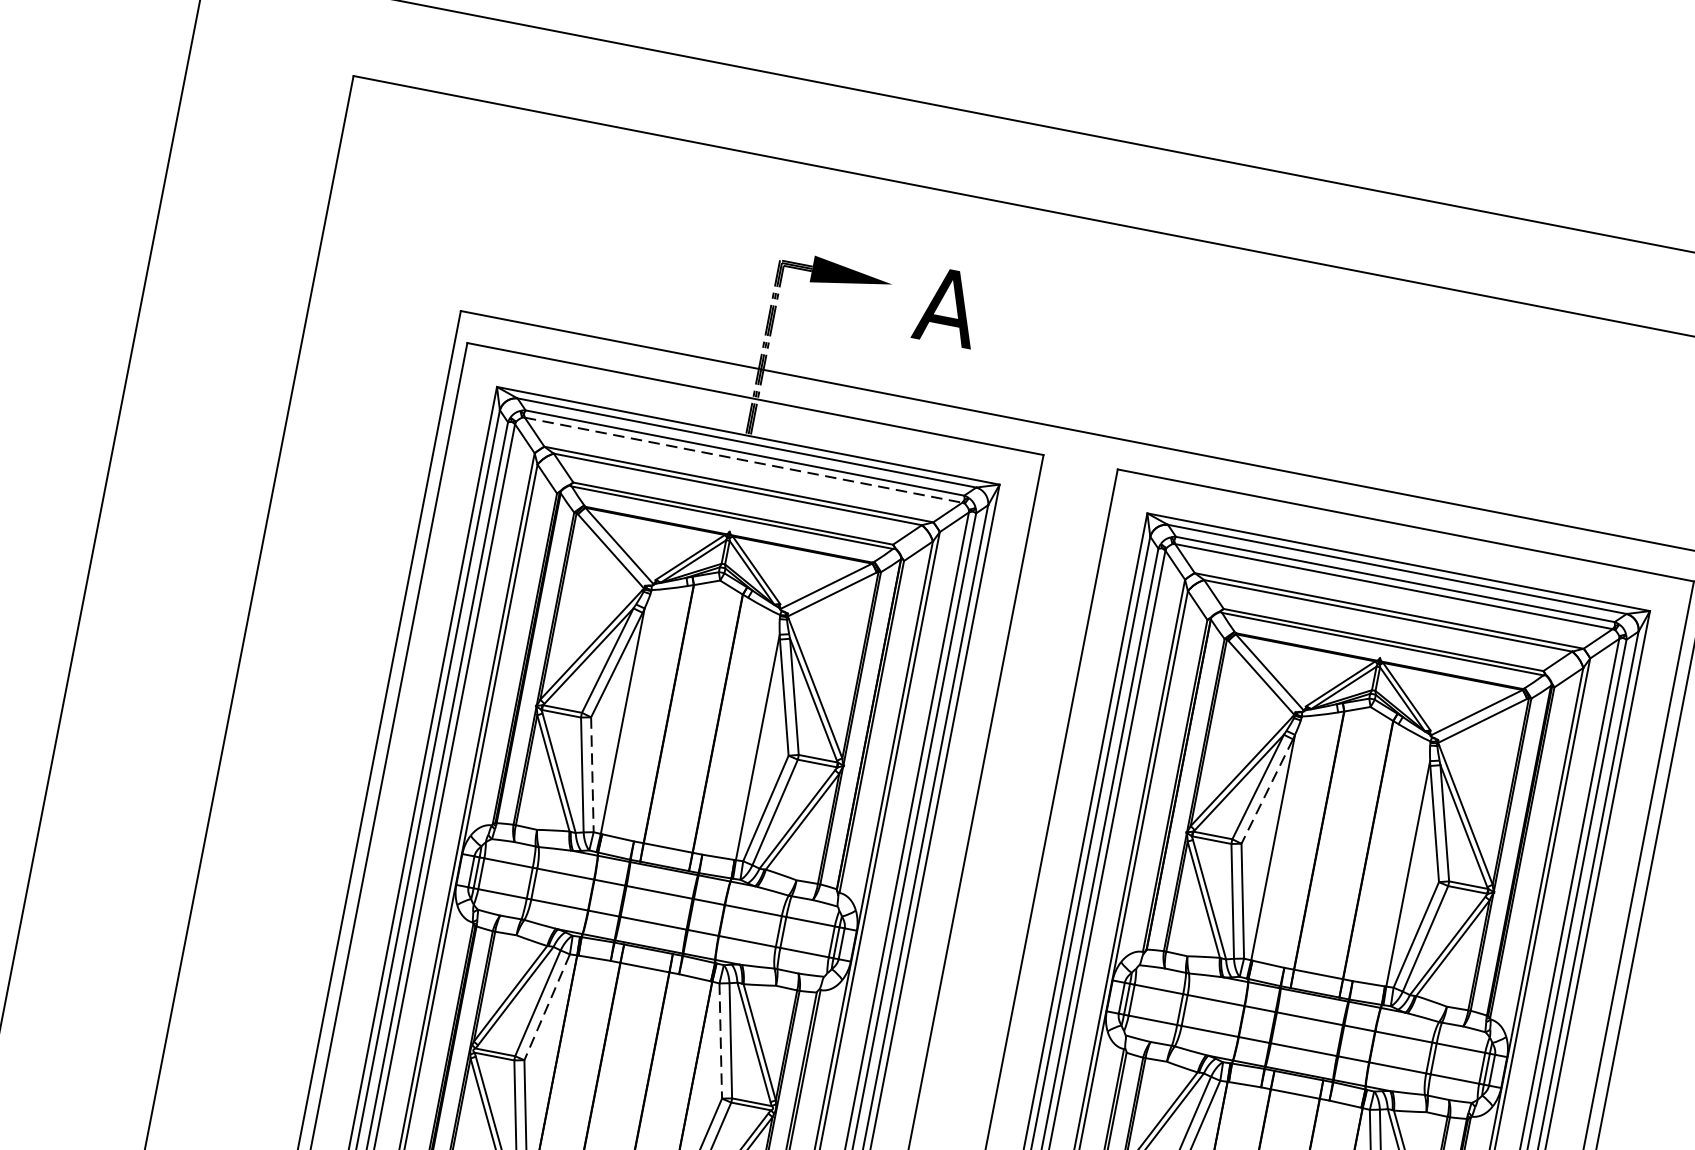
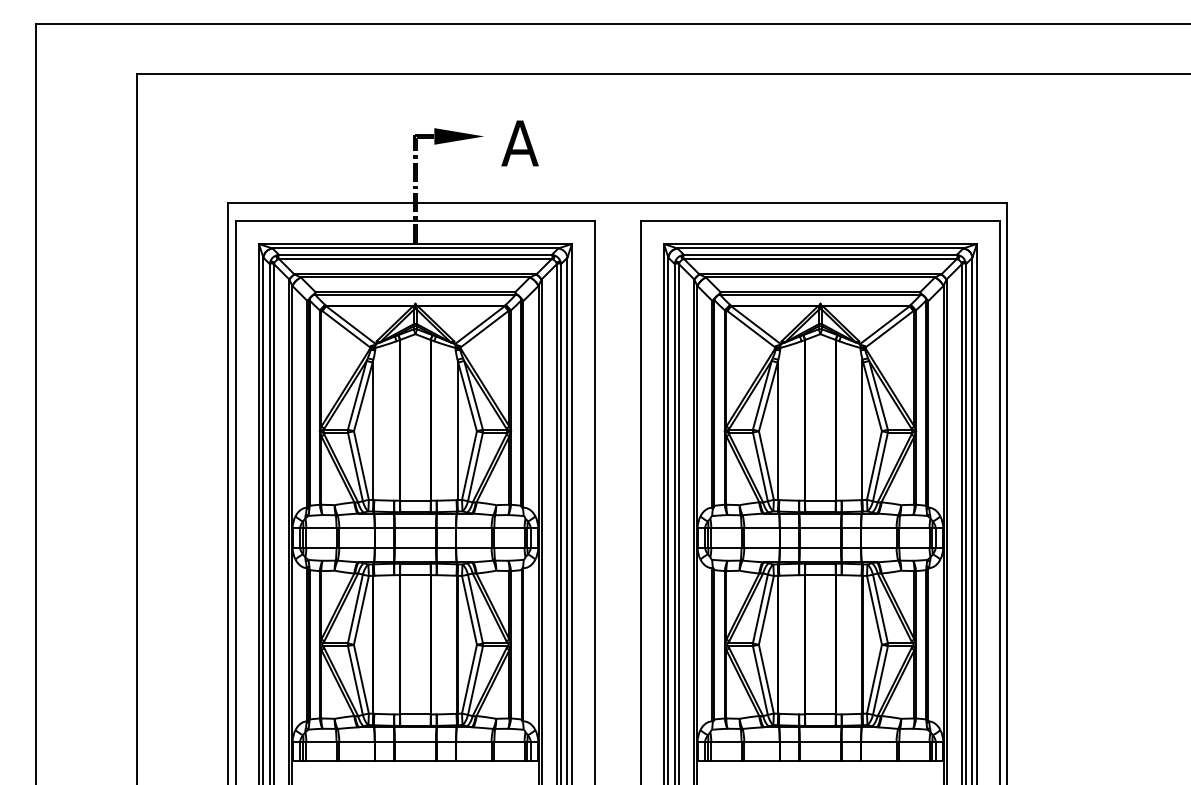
line: (743, 460) -> (415, 259), dashed -> solid
line: (592, 776) -> (361, 466), dashed -> solid
line: (1267, 790) -> (768, 396), dashed -> solid
line: (547, 1007) -> (361, 610), dashed -> solid
line: (720, 1041) -> (469, 610), dashed -> solid

